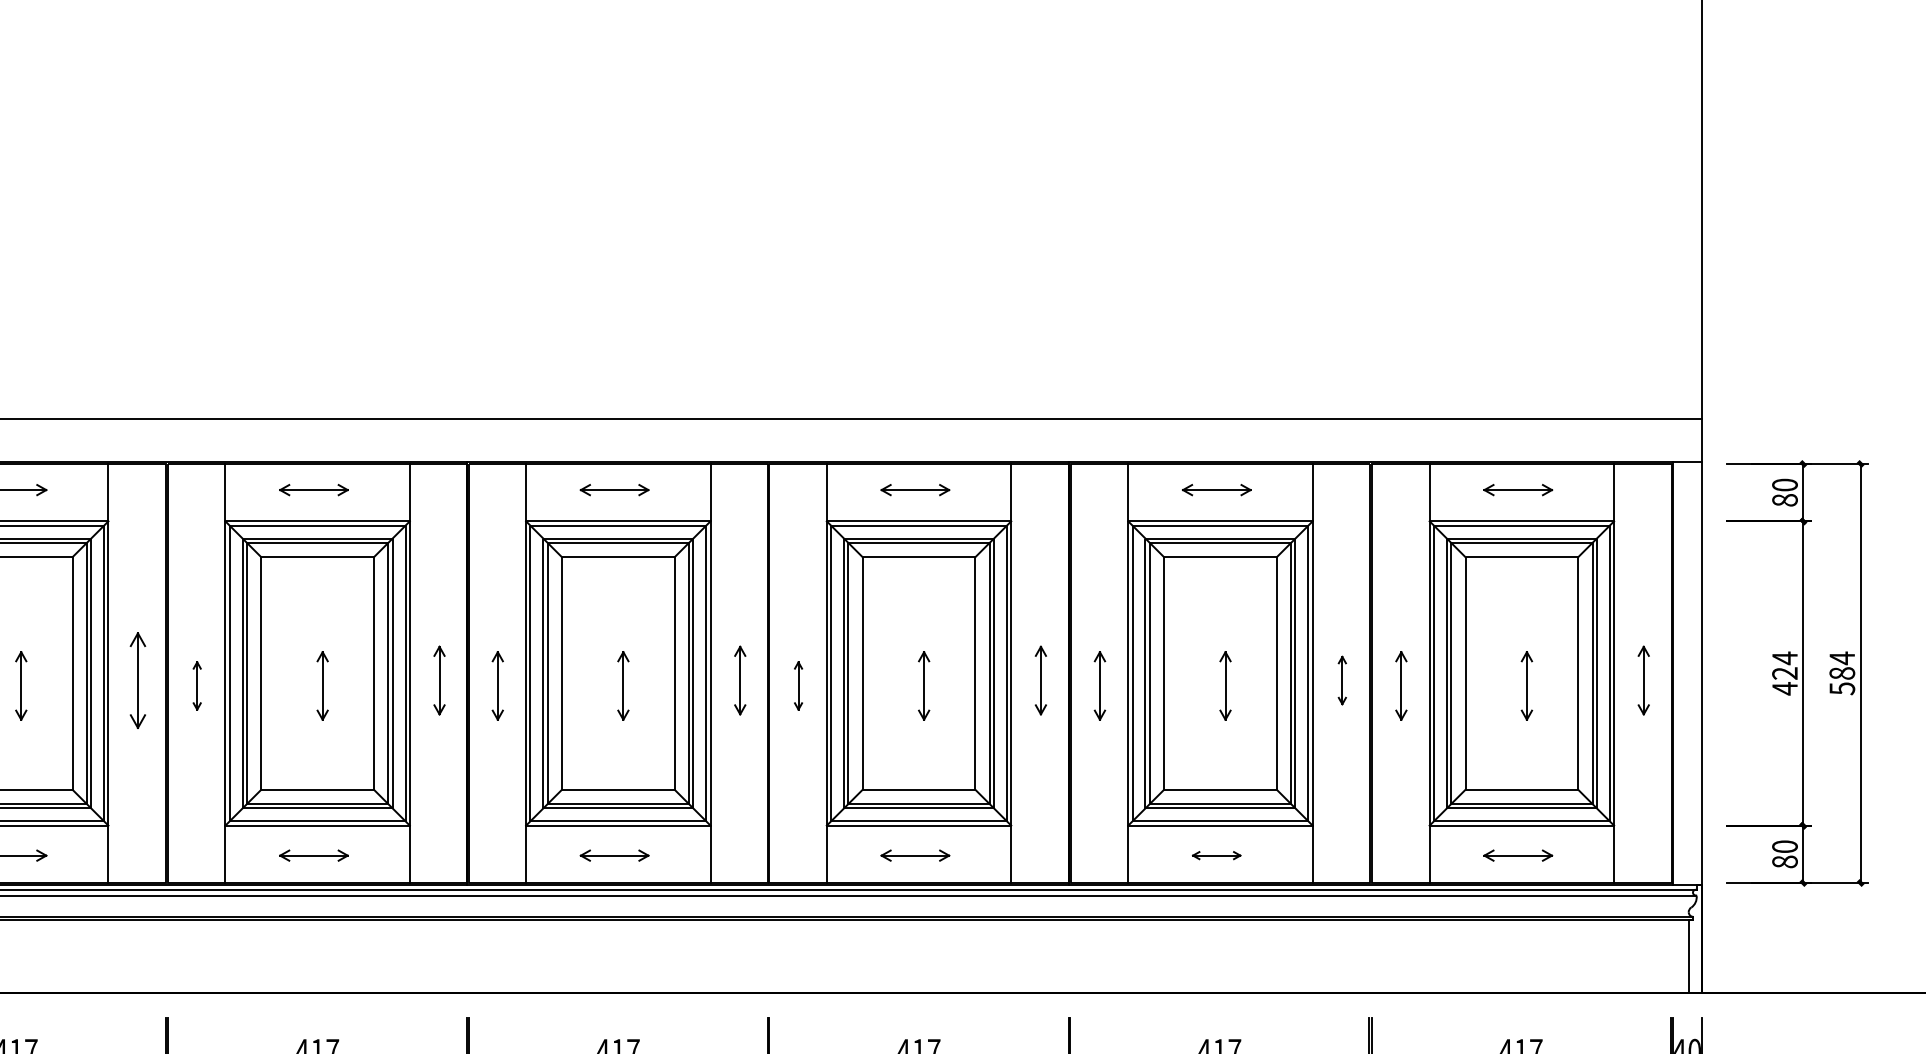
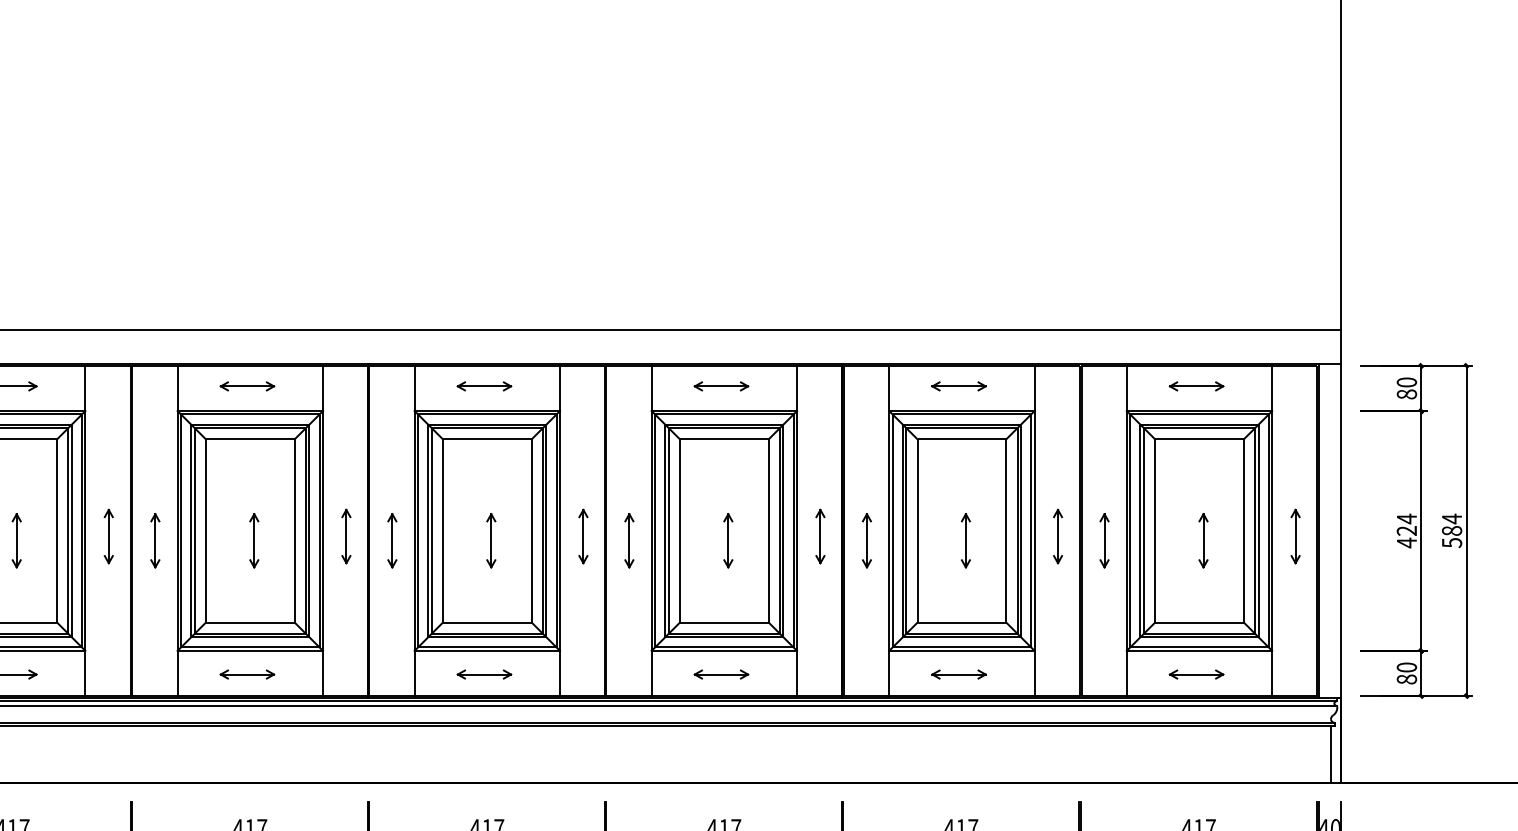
part: (138, 680) -> (109, 536), size x0.71
part: (1342, 680) -> (1058, 536), size x1.43
part: (197, 685) -> (155, 540), size x1.43
part: (798, 685) -> (629, 540), size x1.43
part: (1216, 855) -> (958, 674), size x1.43

